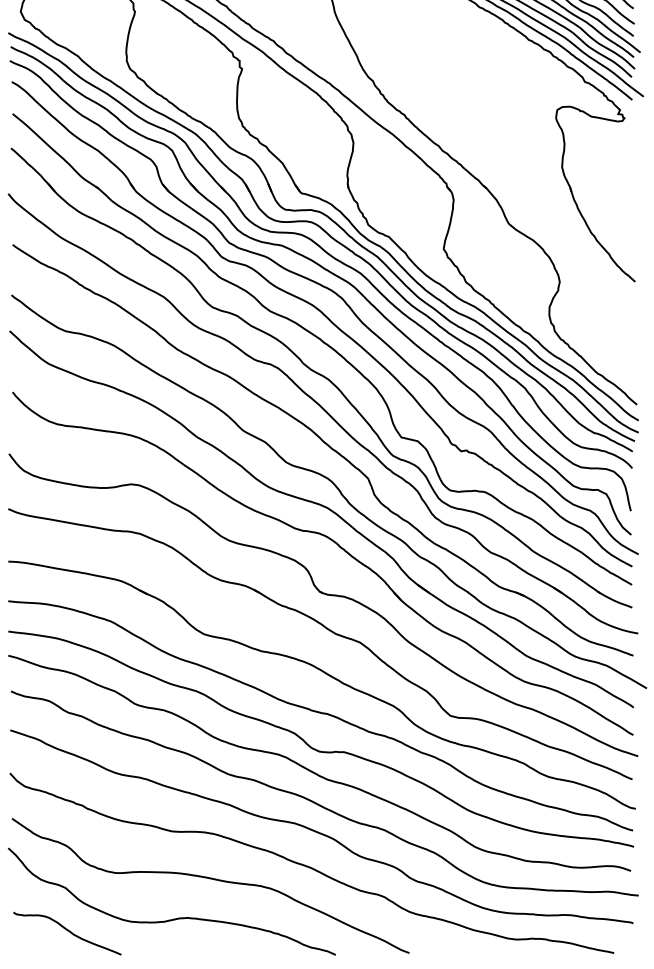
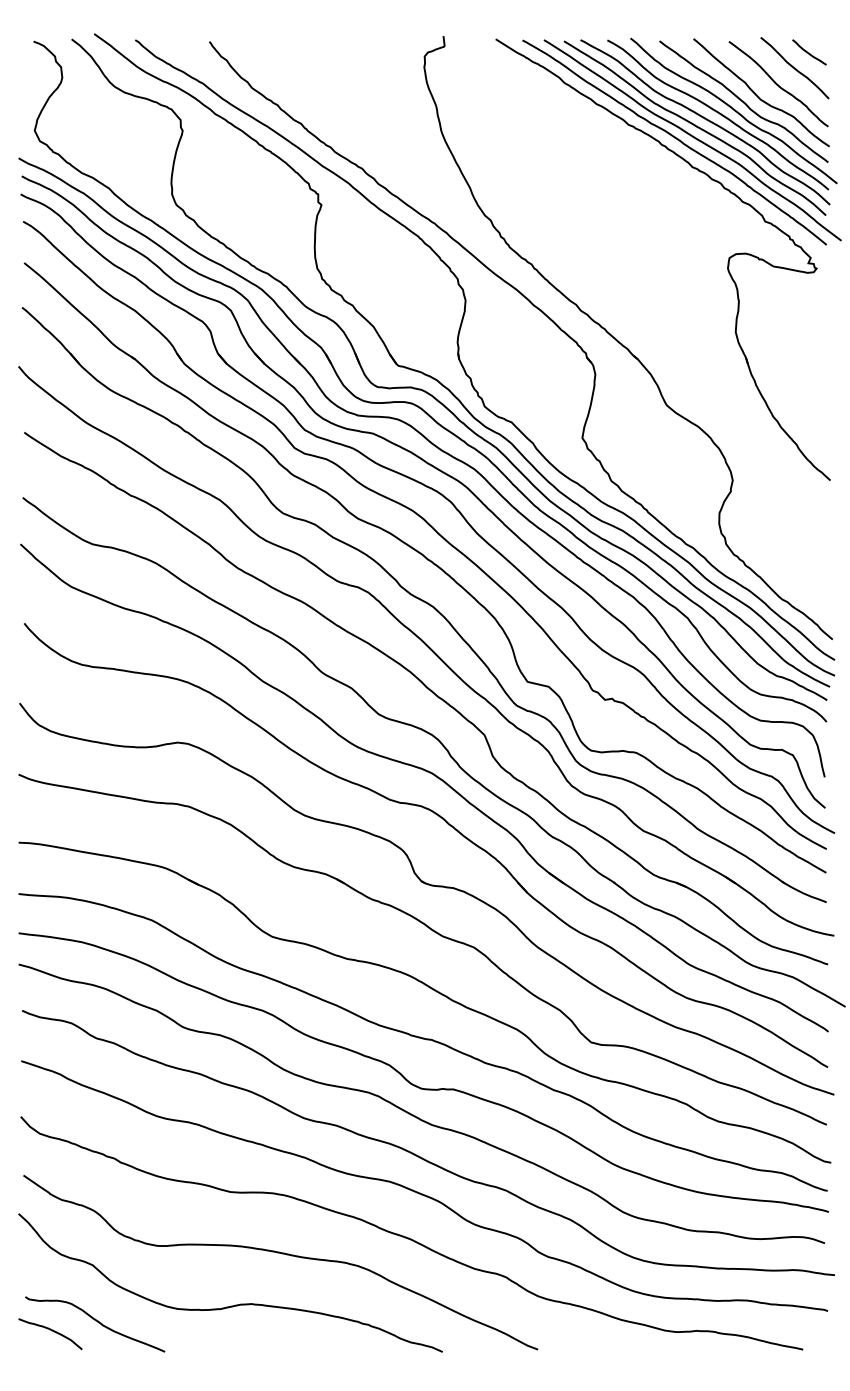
curve: (33, 939) -> (51, 1331), added

